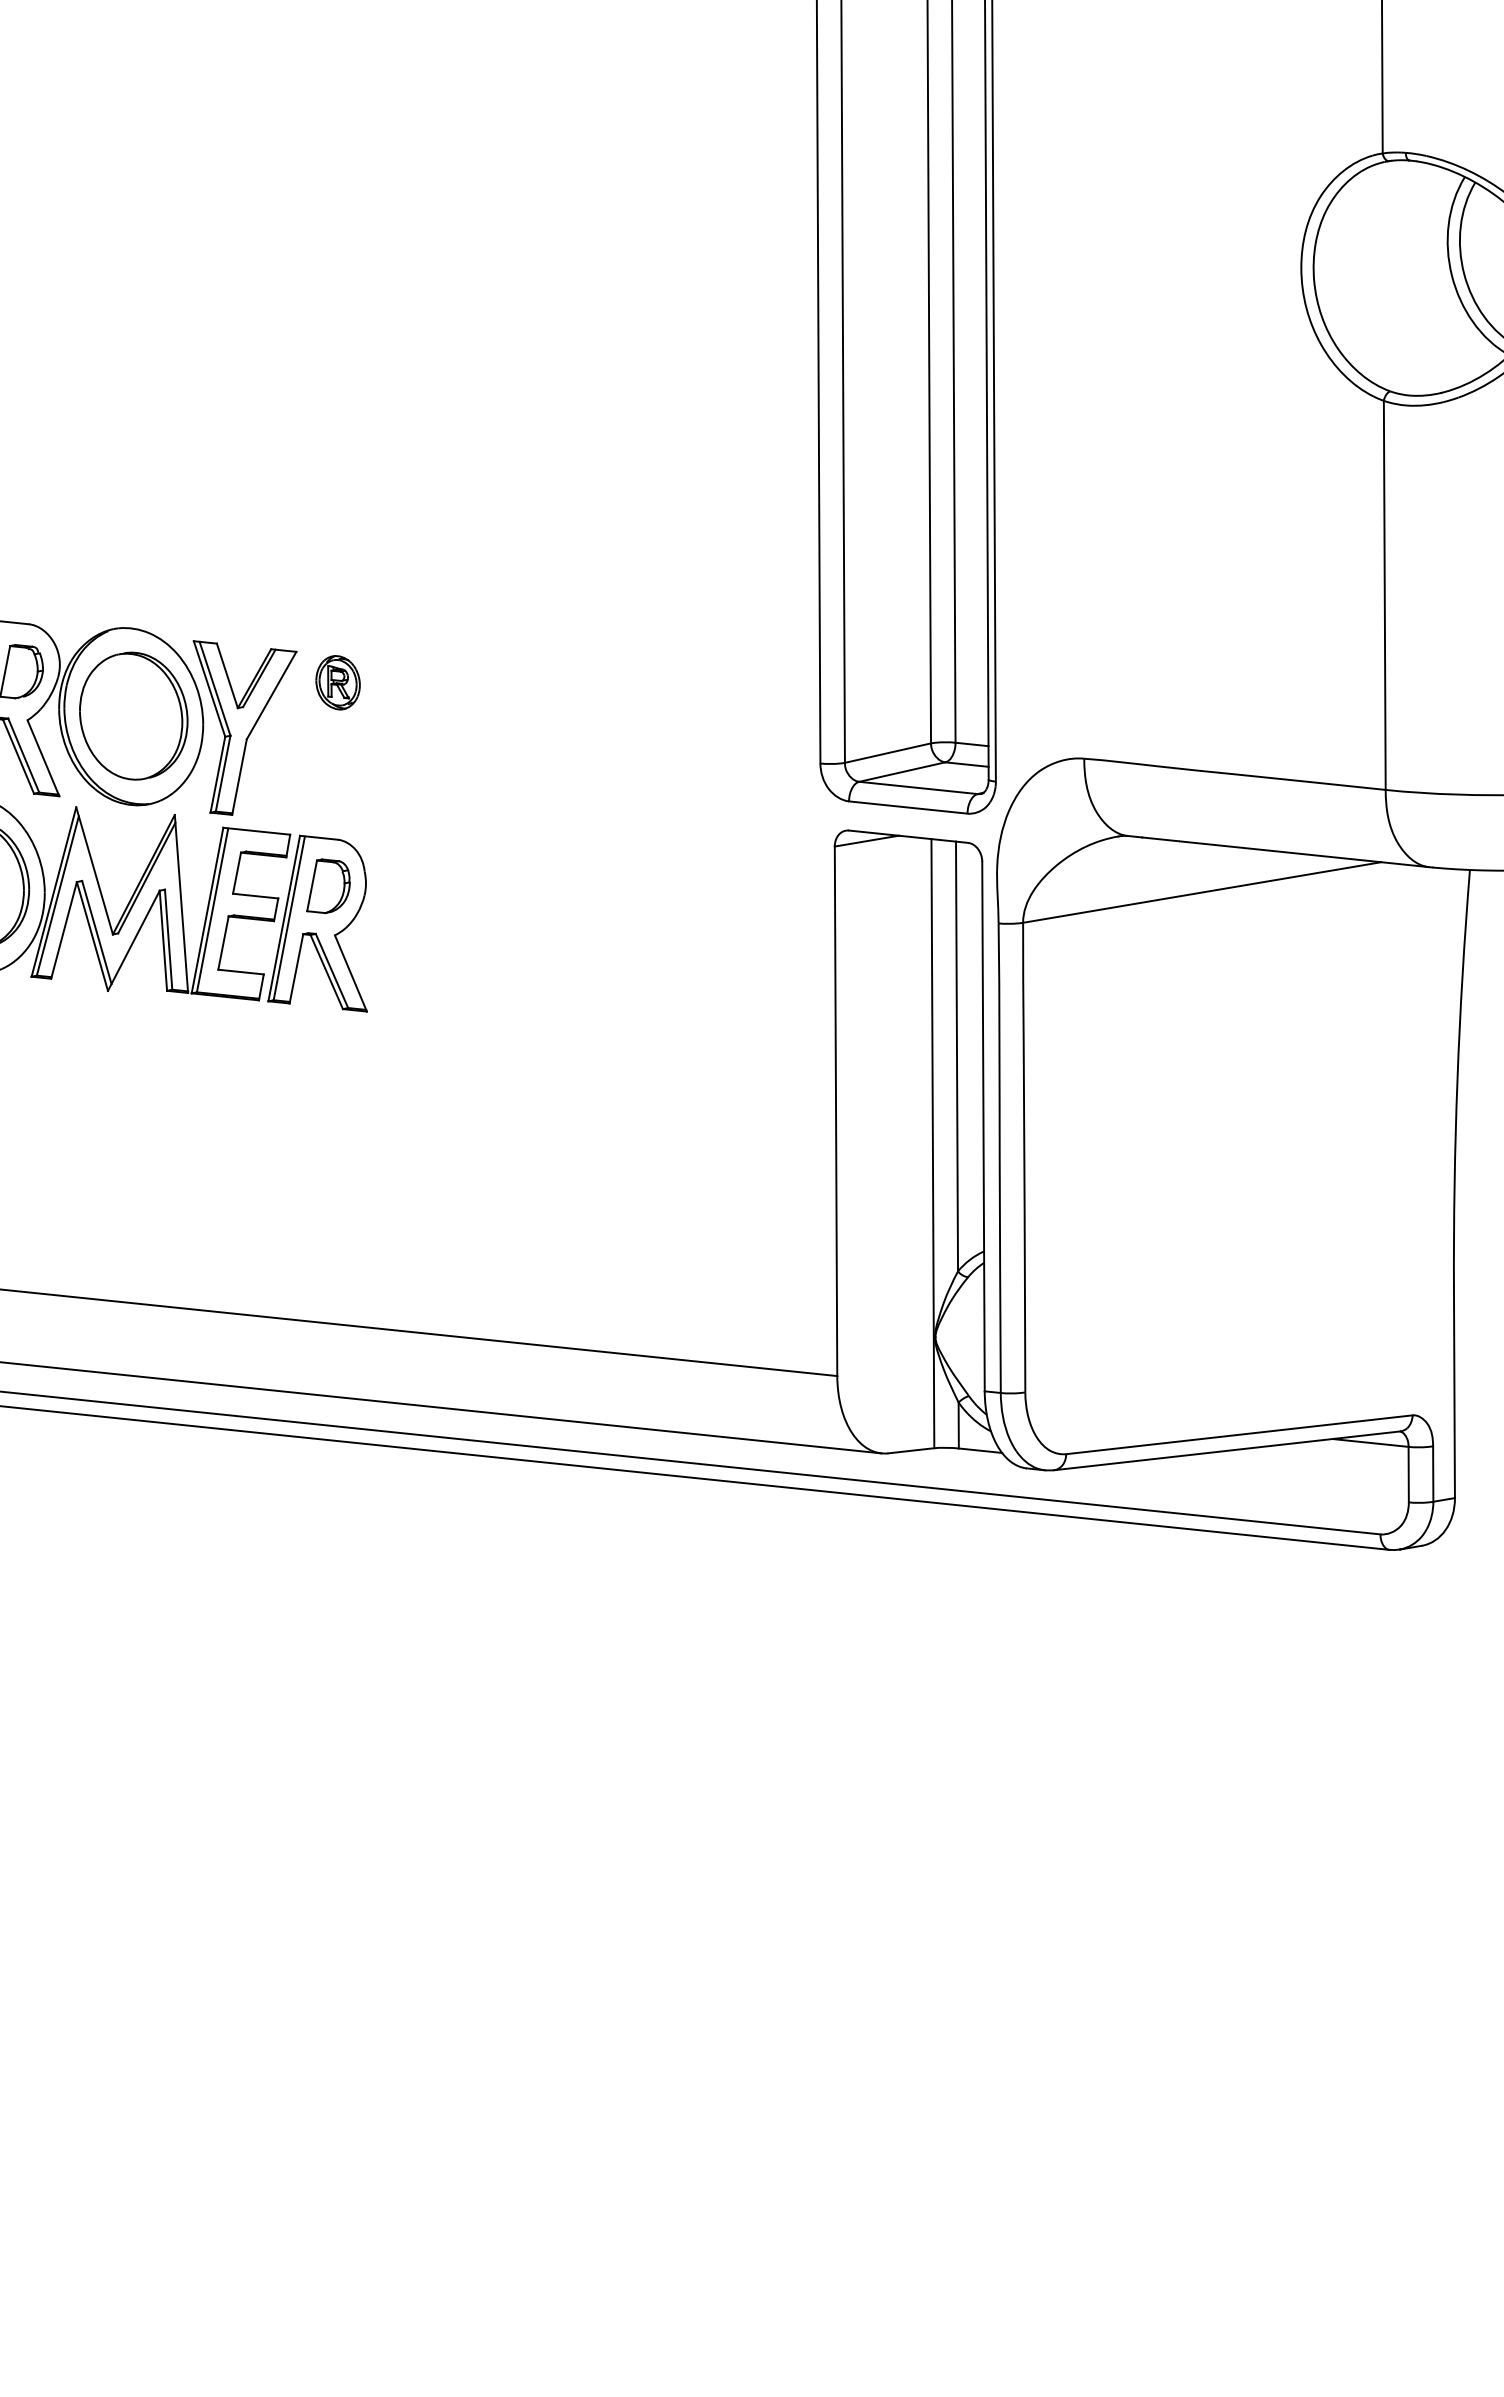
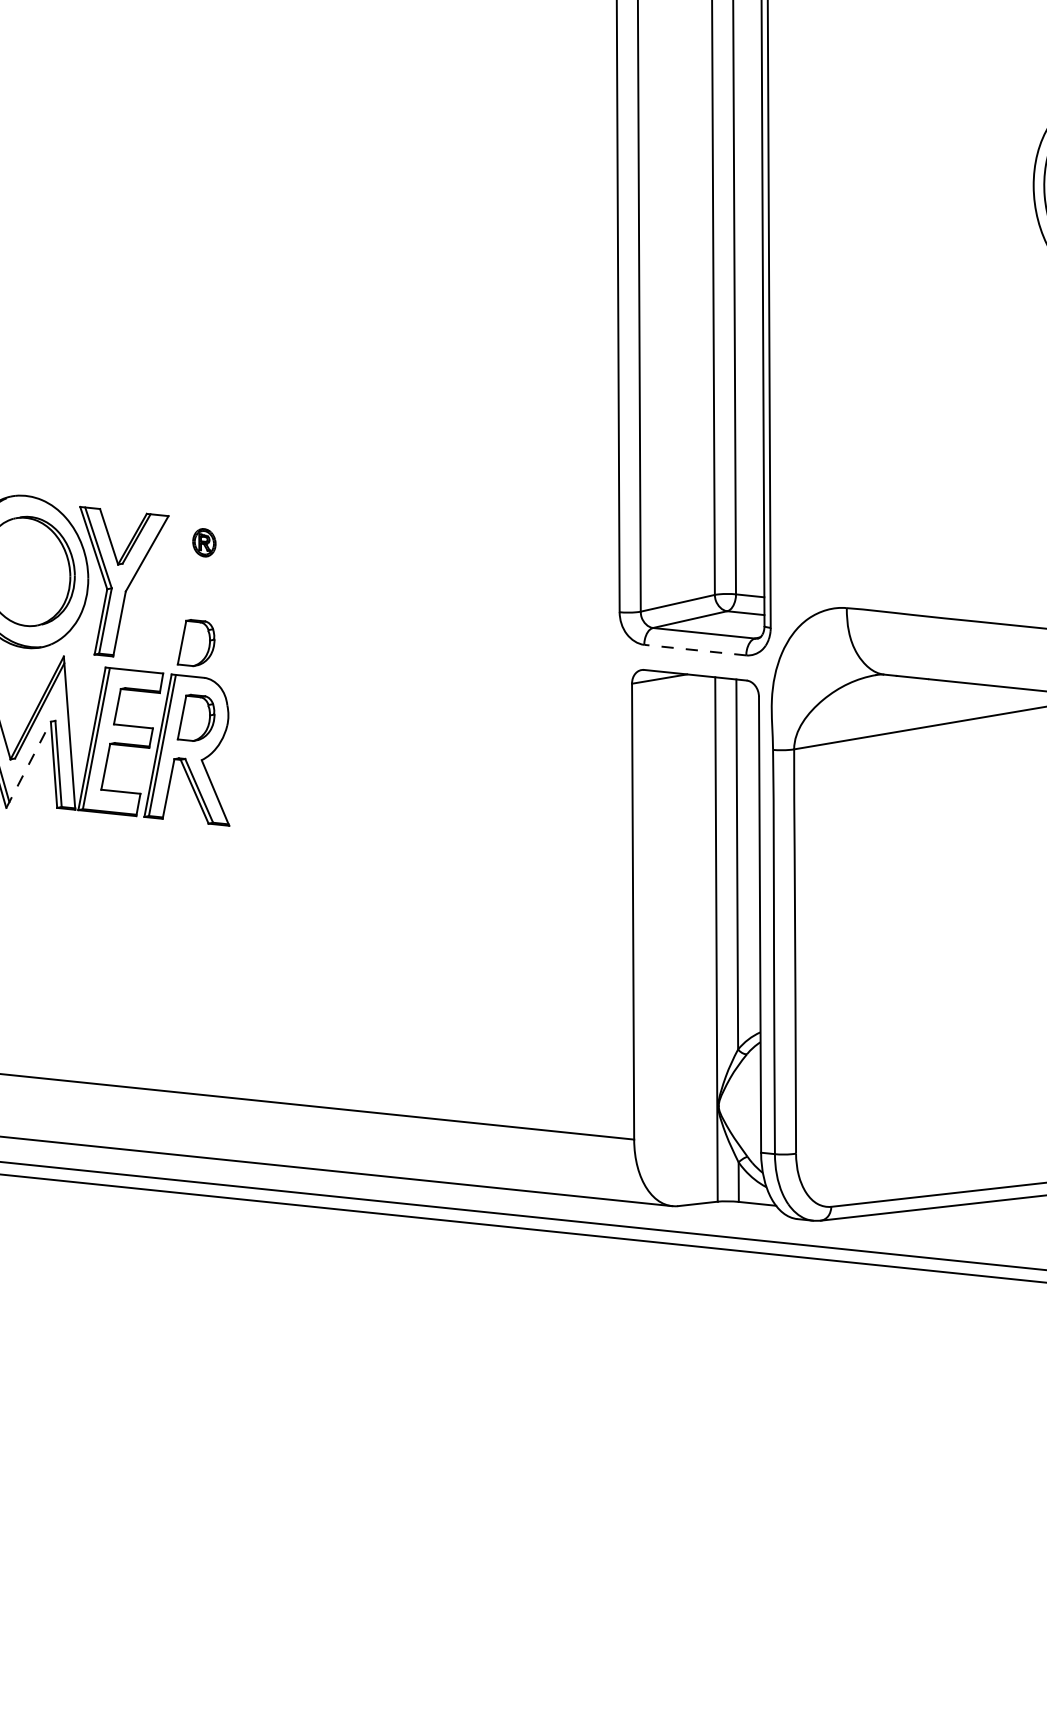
part: (337, 682) -> (203, 542), size x0.6
part: (328, 799) -> (196, 643), added
line: (908, 807) -> (695, 650), solid -> dashed
line: (134, 940) -> (29, 764), solid -> dashed

